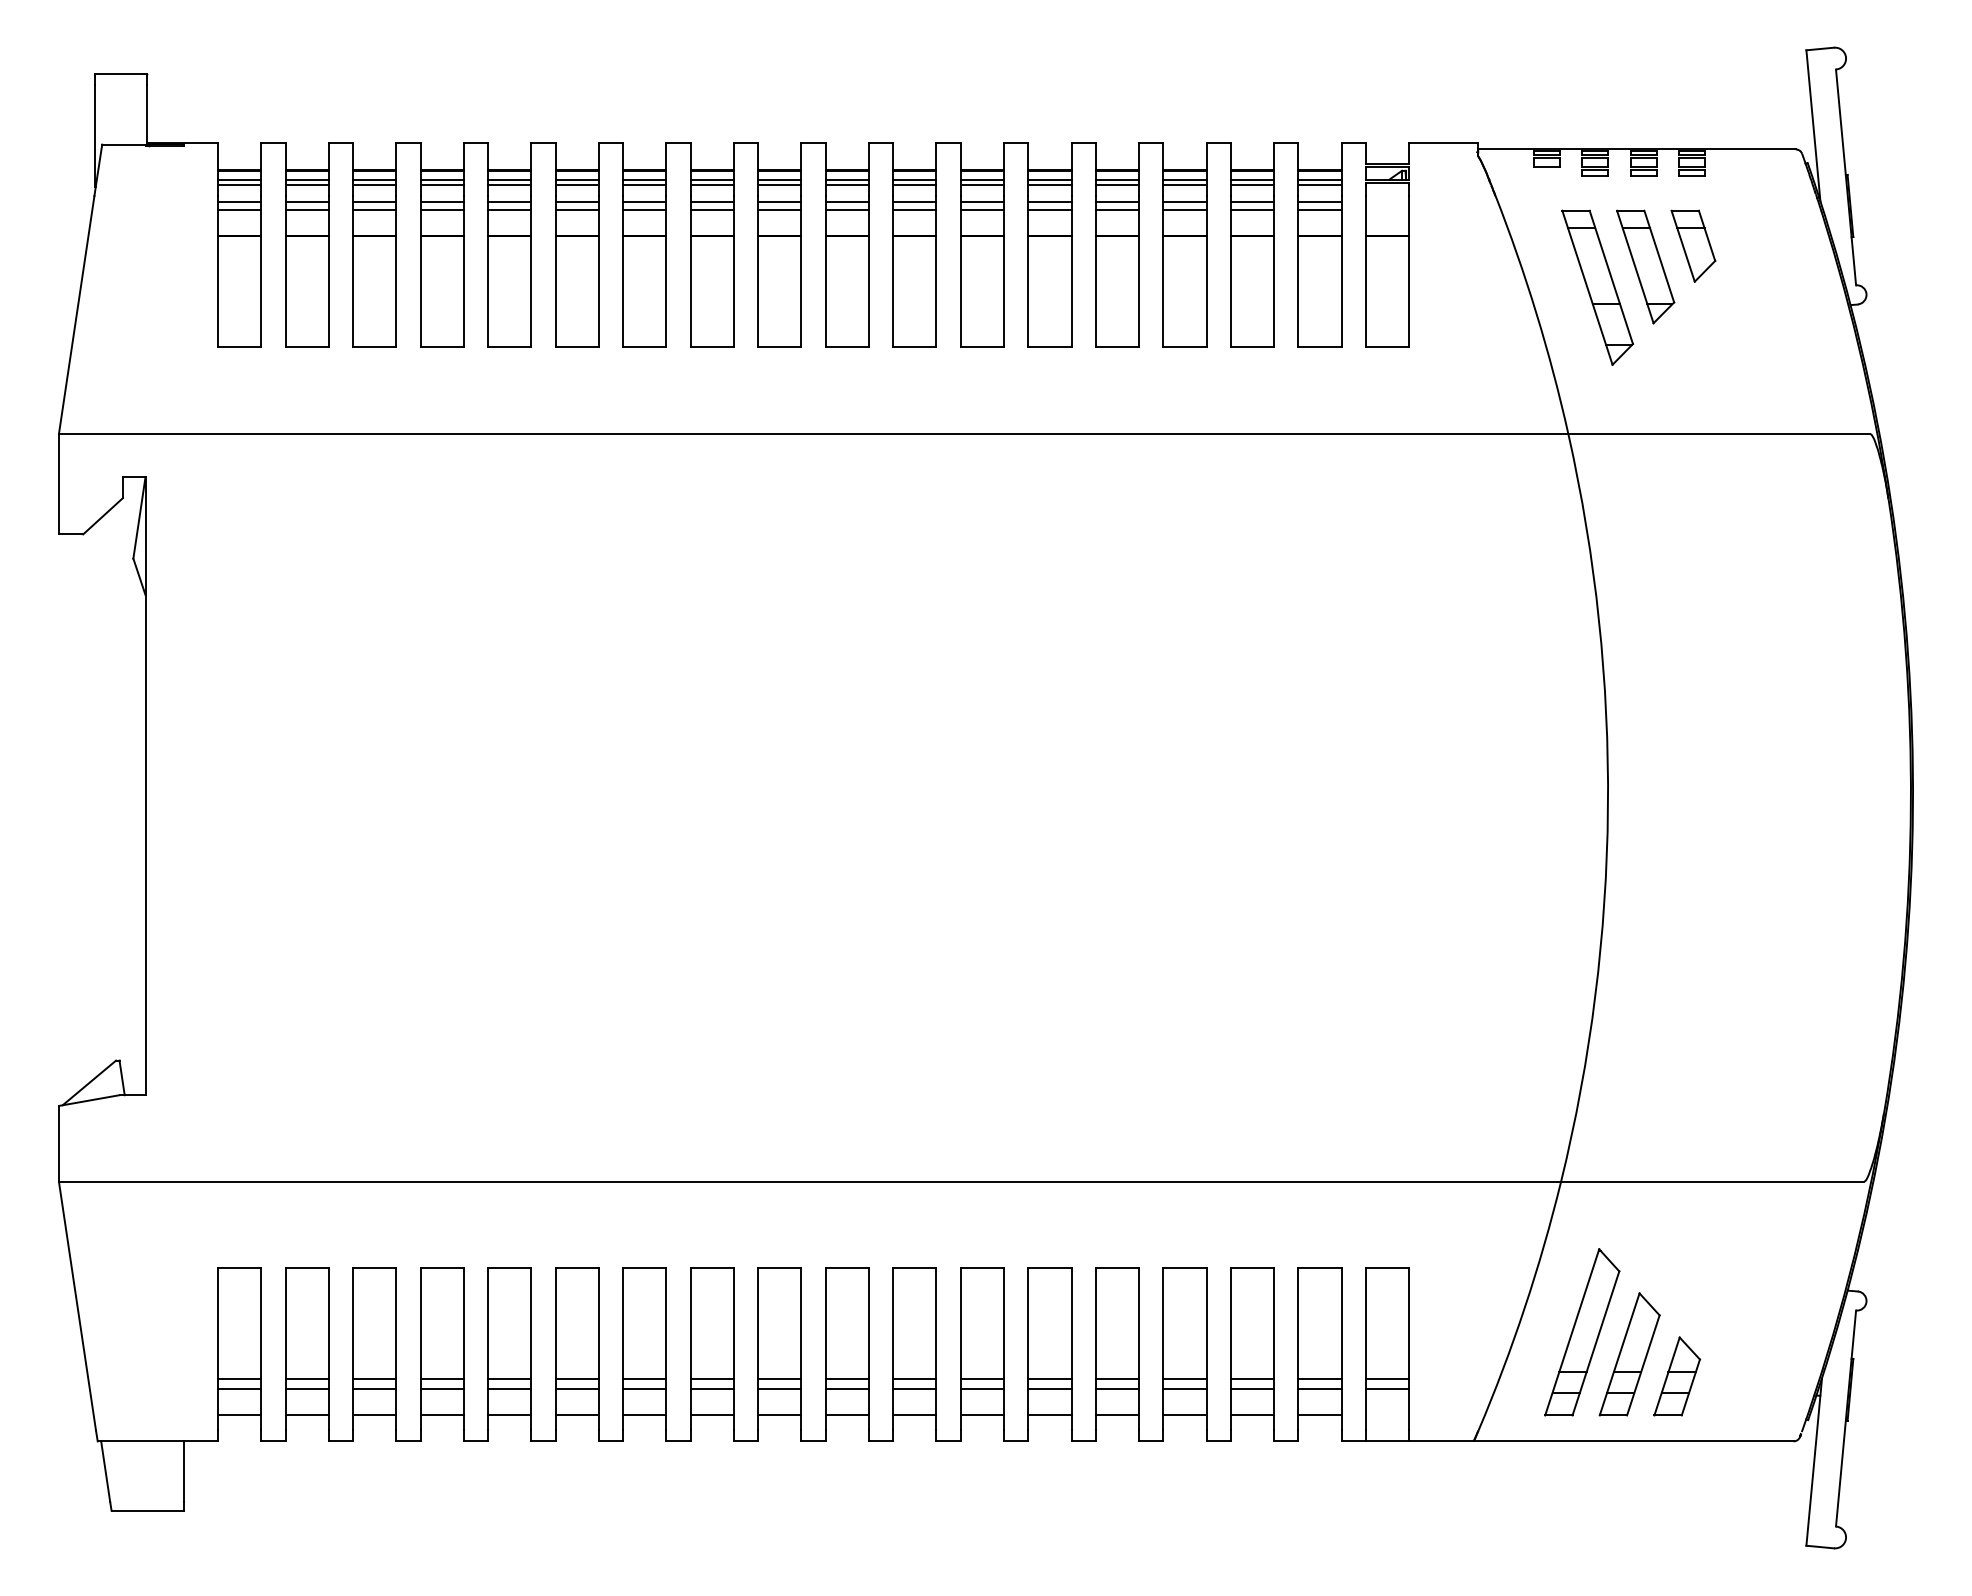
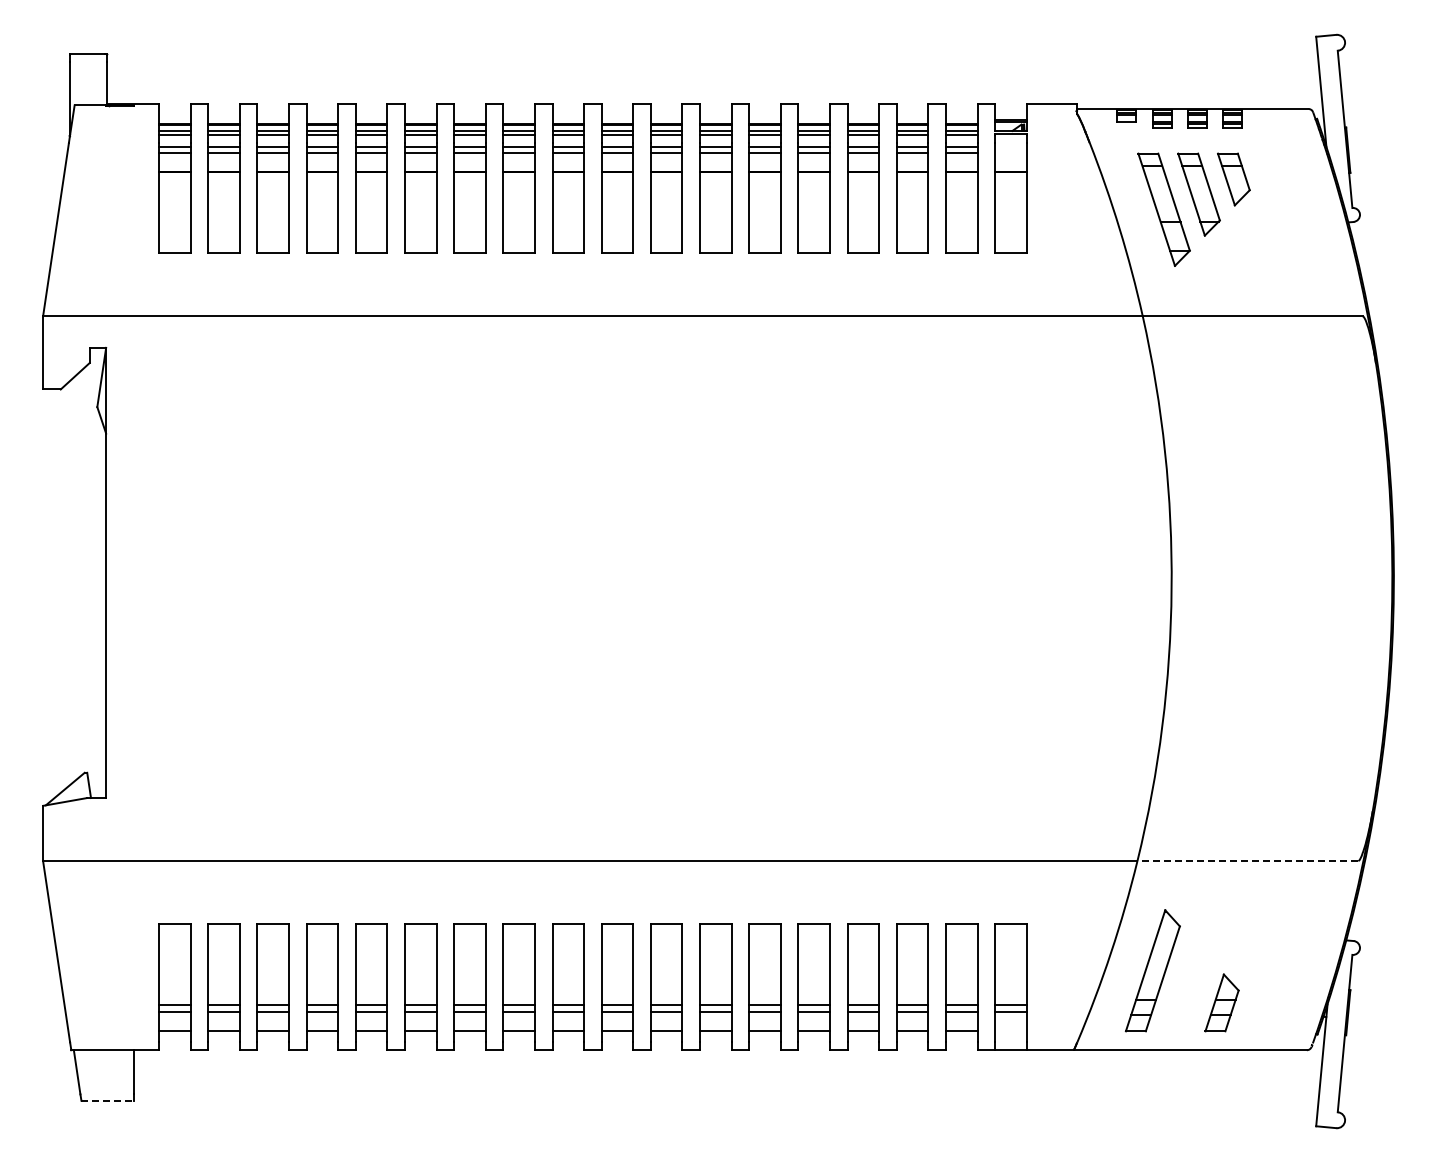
line: (1712, 1182) -> (1247, 861), solid -> dashed
part: (1629, 1353) -> (1187, 986), removed
line: (148, 1510) -> (108, 1100), solid -> dashed

